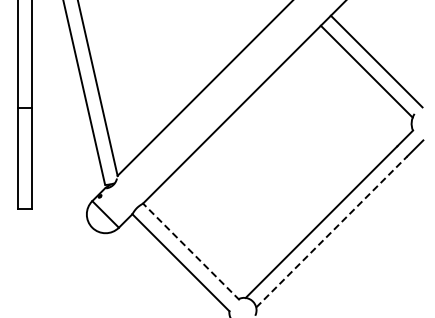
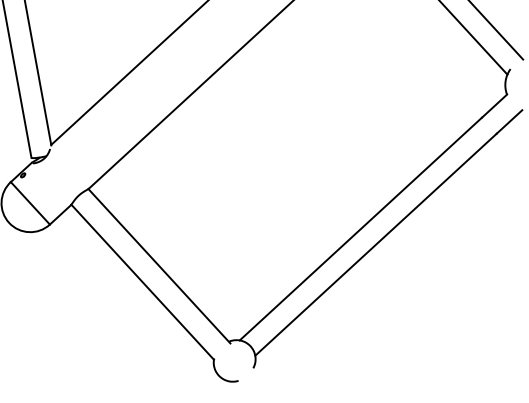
line: (331, 231) -> (375, 244), dashed -> solid
line: (191, 251) -> (159, 265), dashed -> solid

